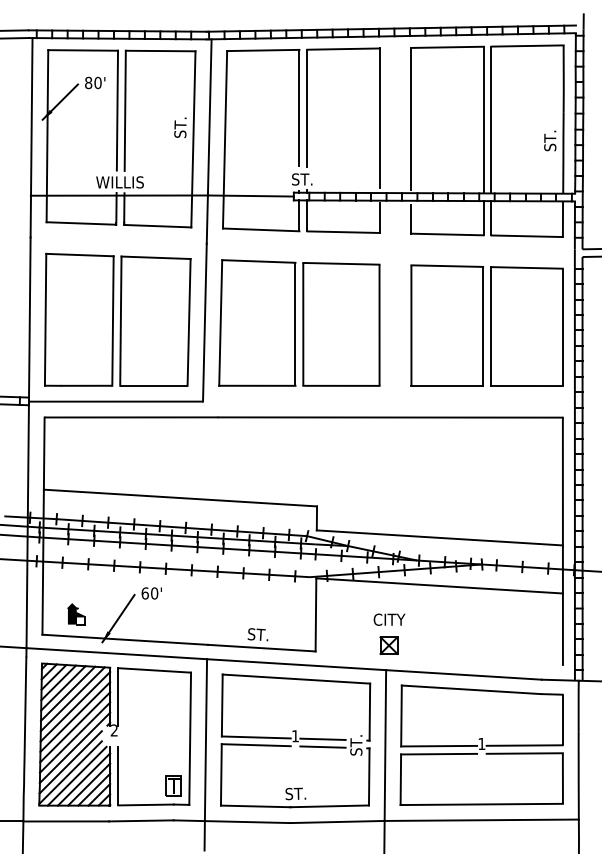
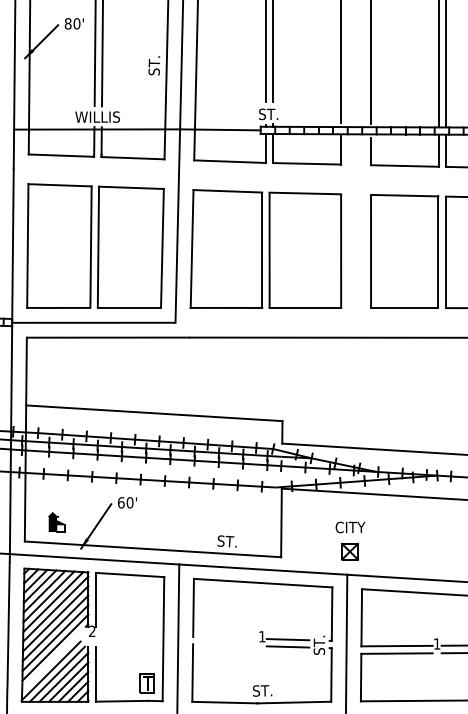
line: (255, 737) -> (224, 637), removed
line: (255, 745) -> (224, 645), removed
line: (70, 762) -> (51, 661), removed

